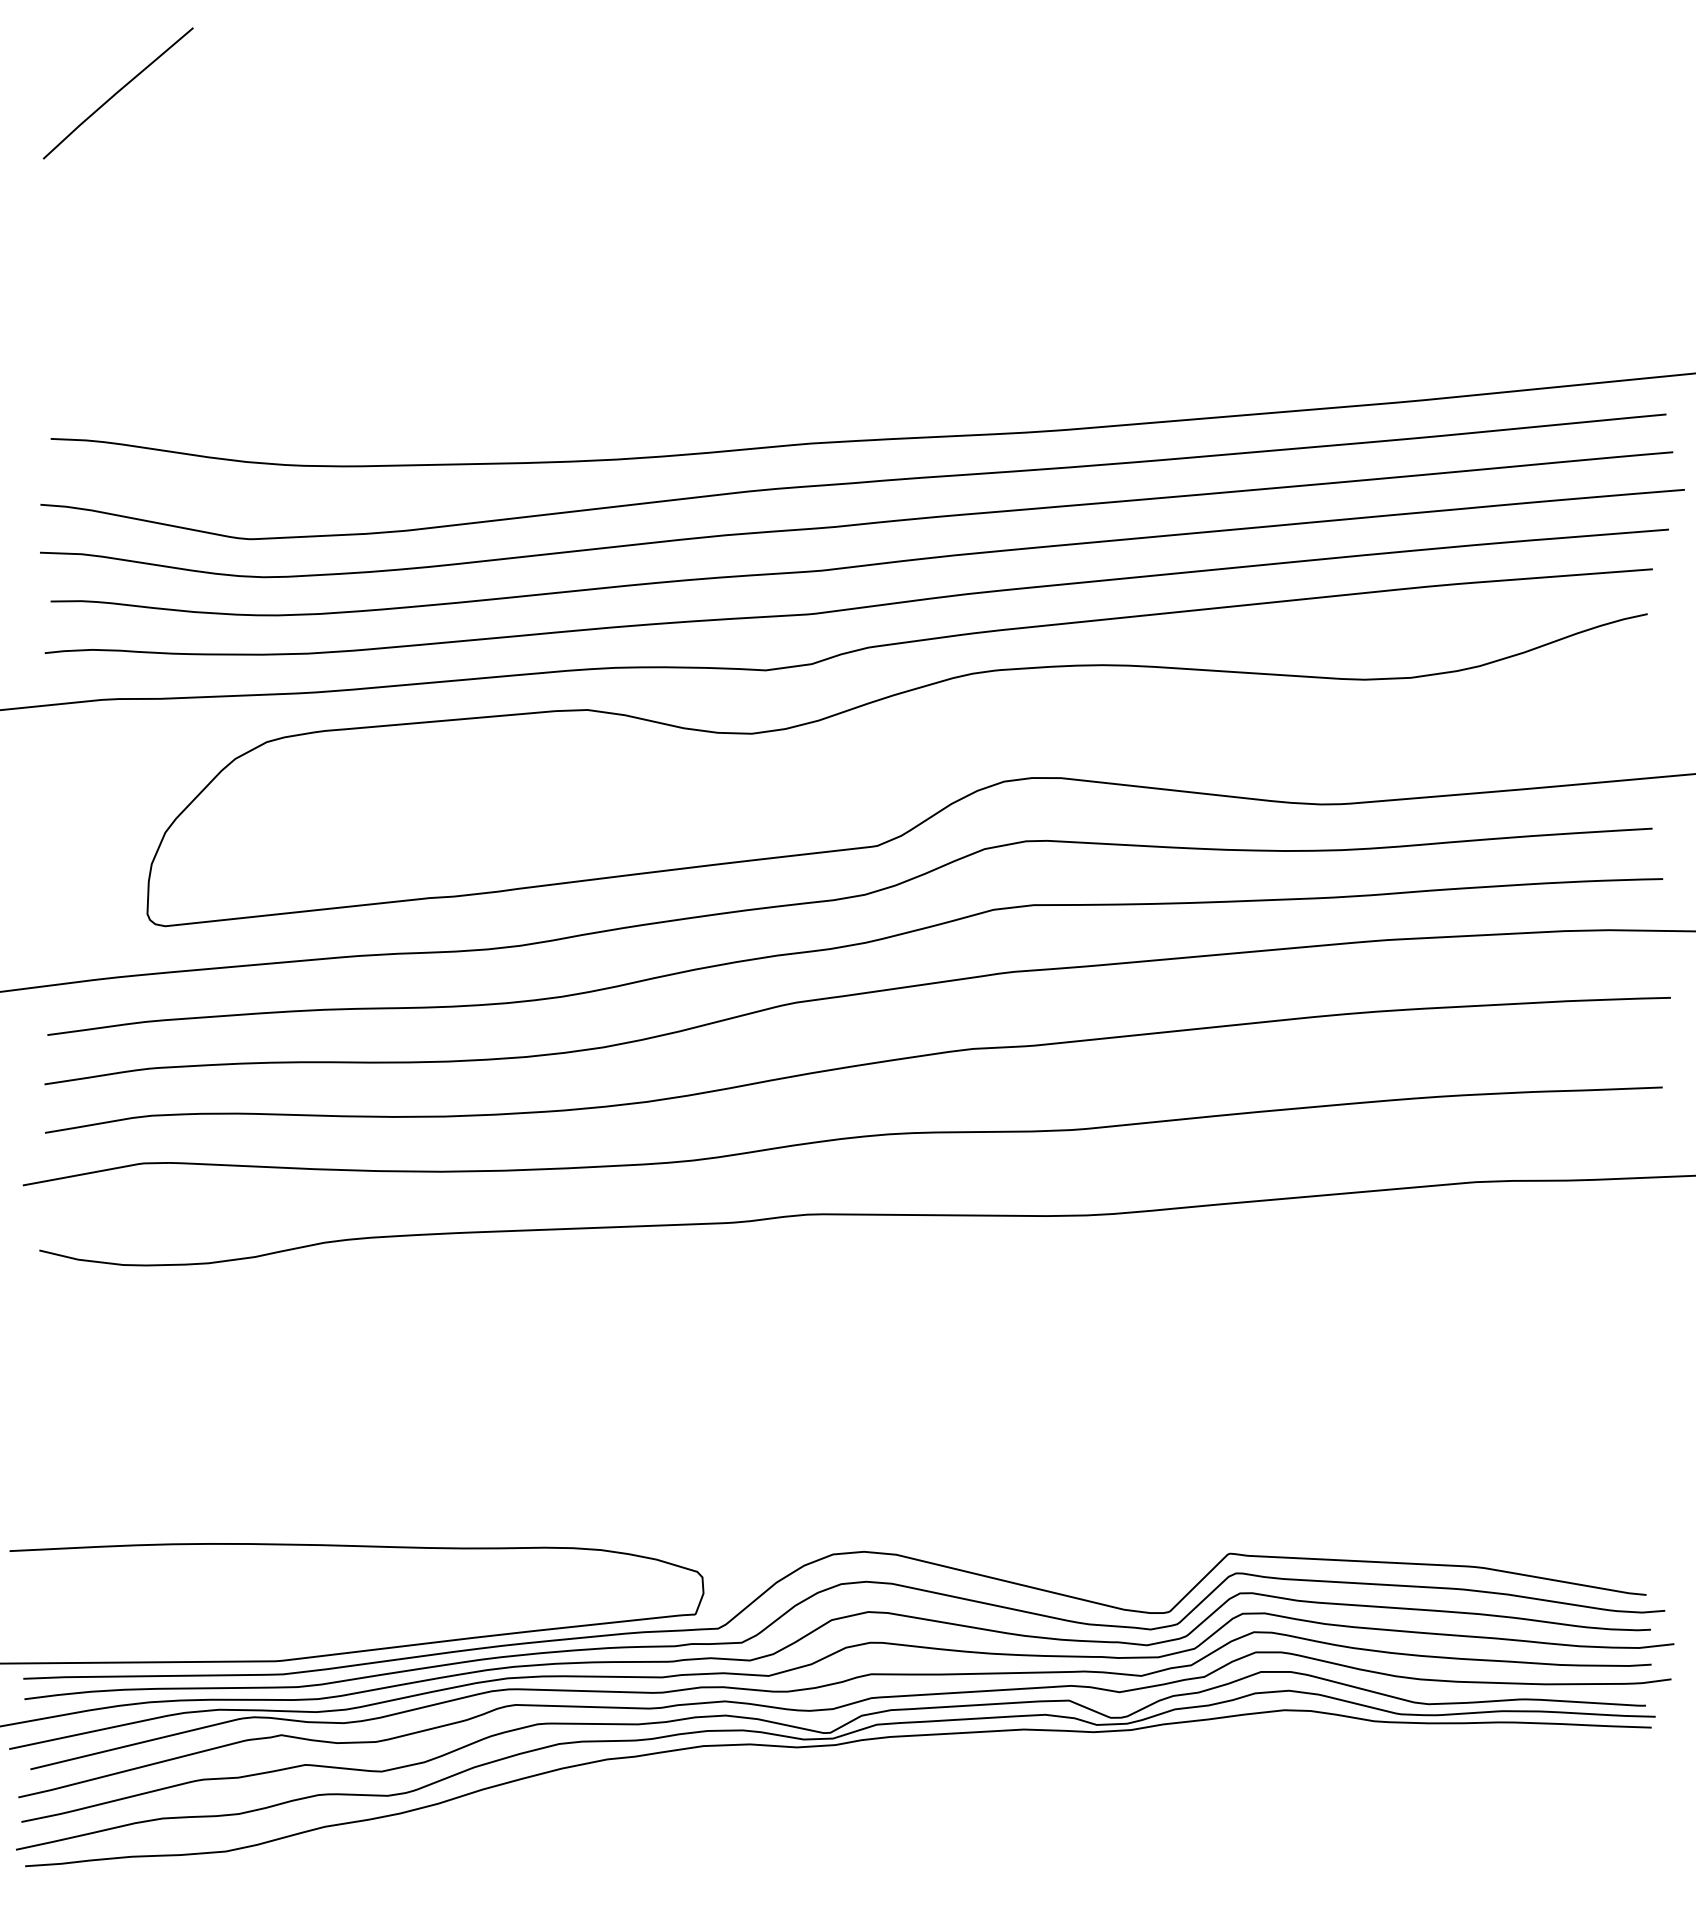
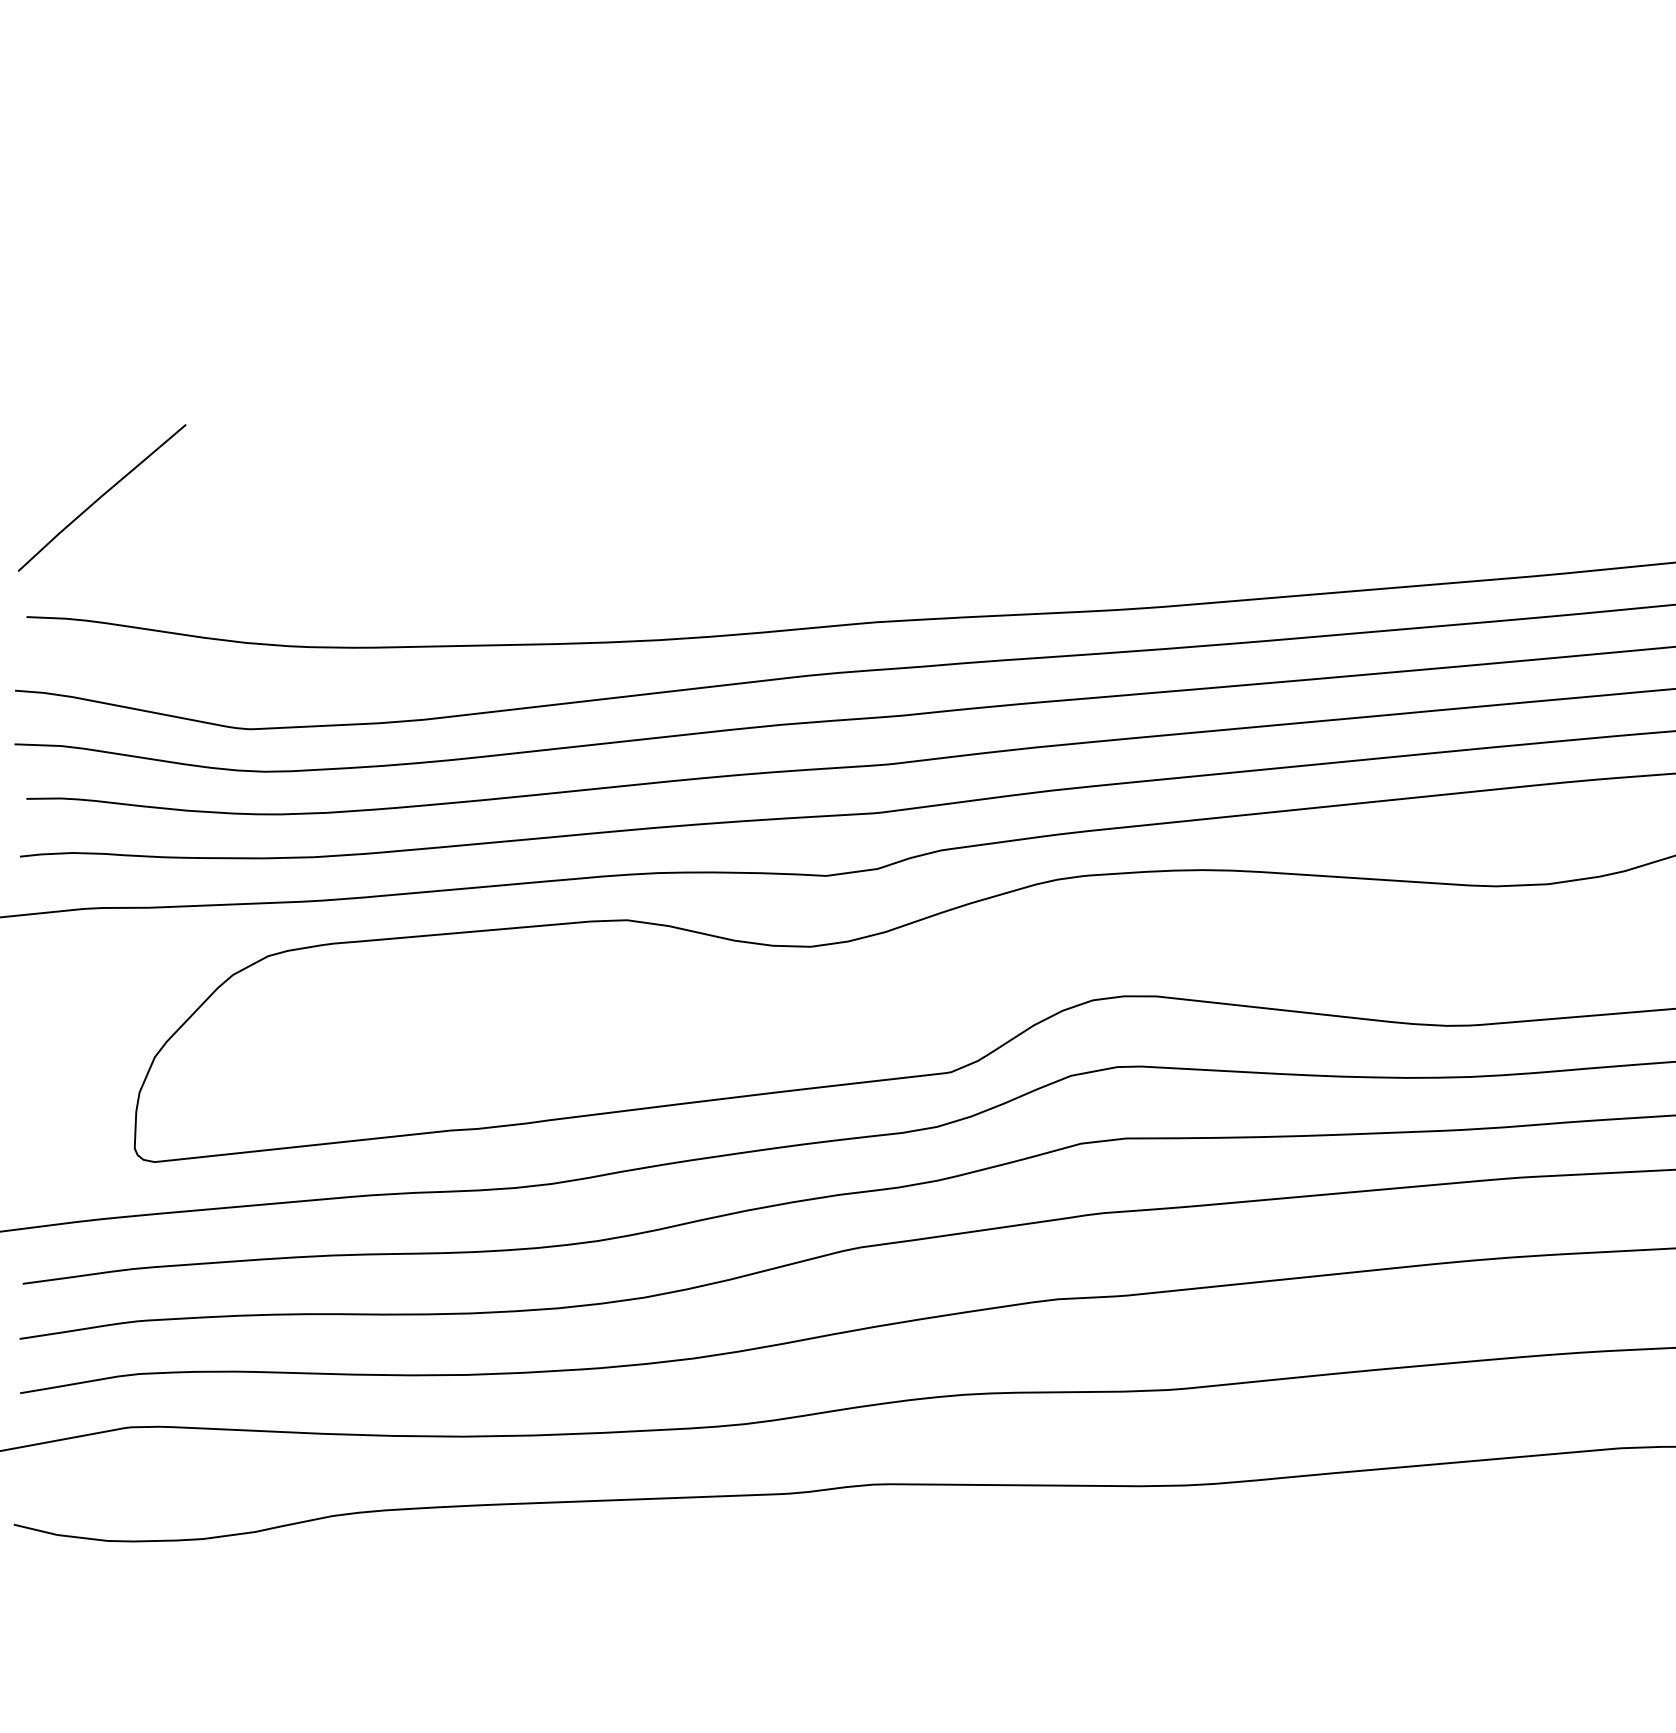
line: (117, 93) -> (101, 498), moved

